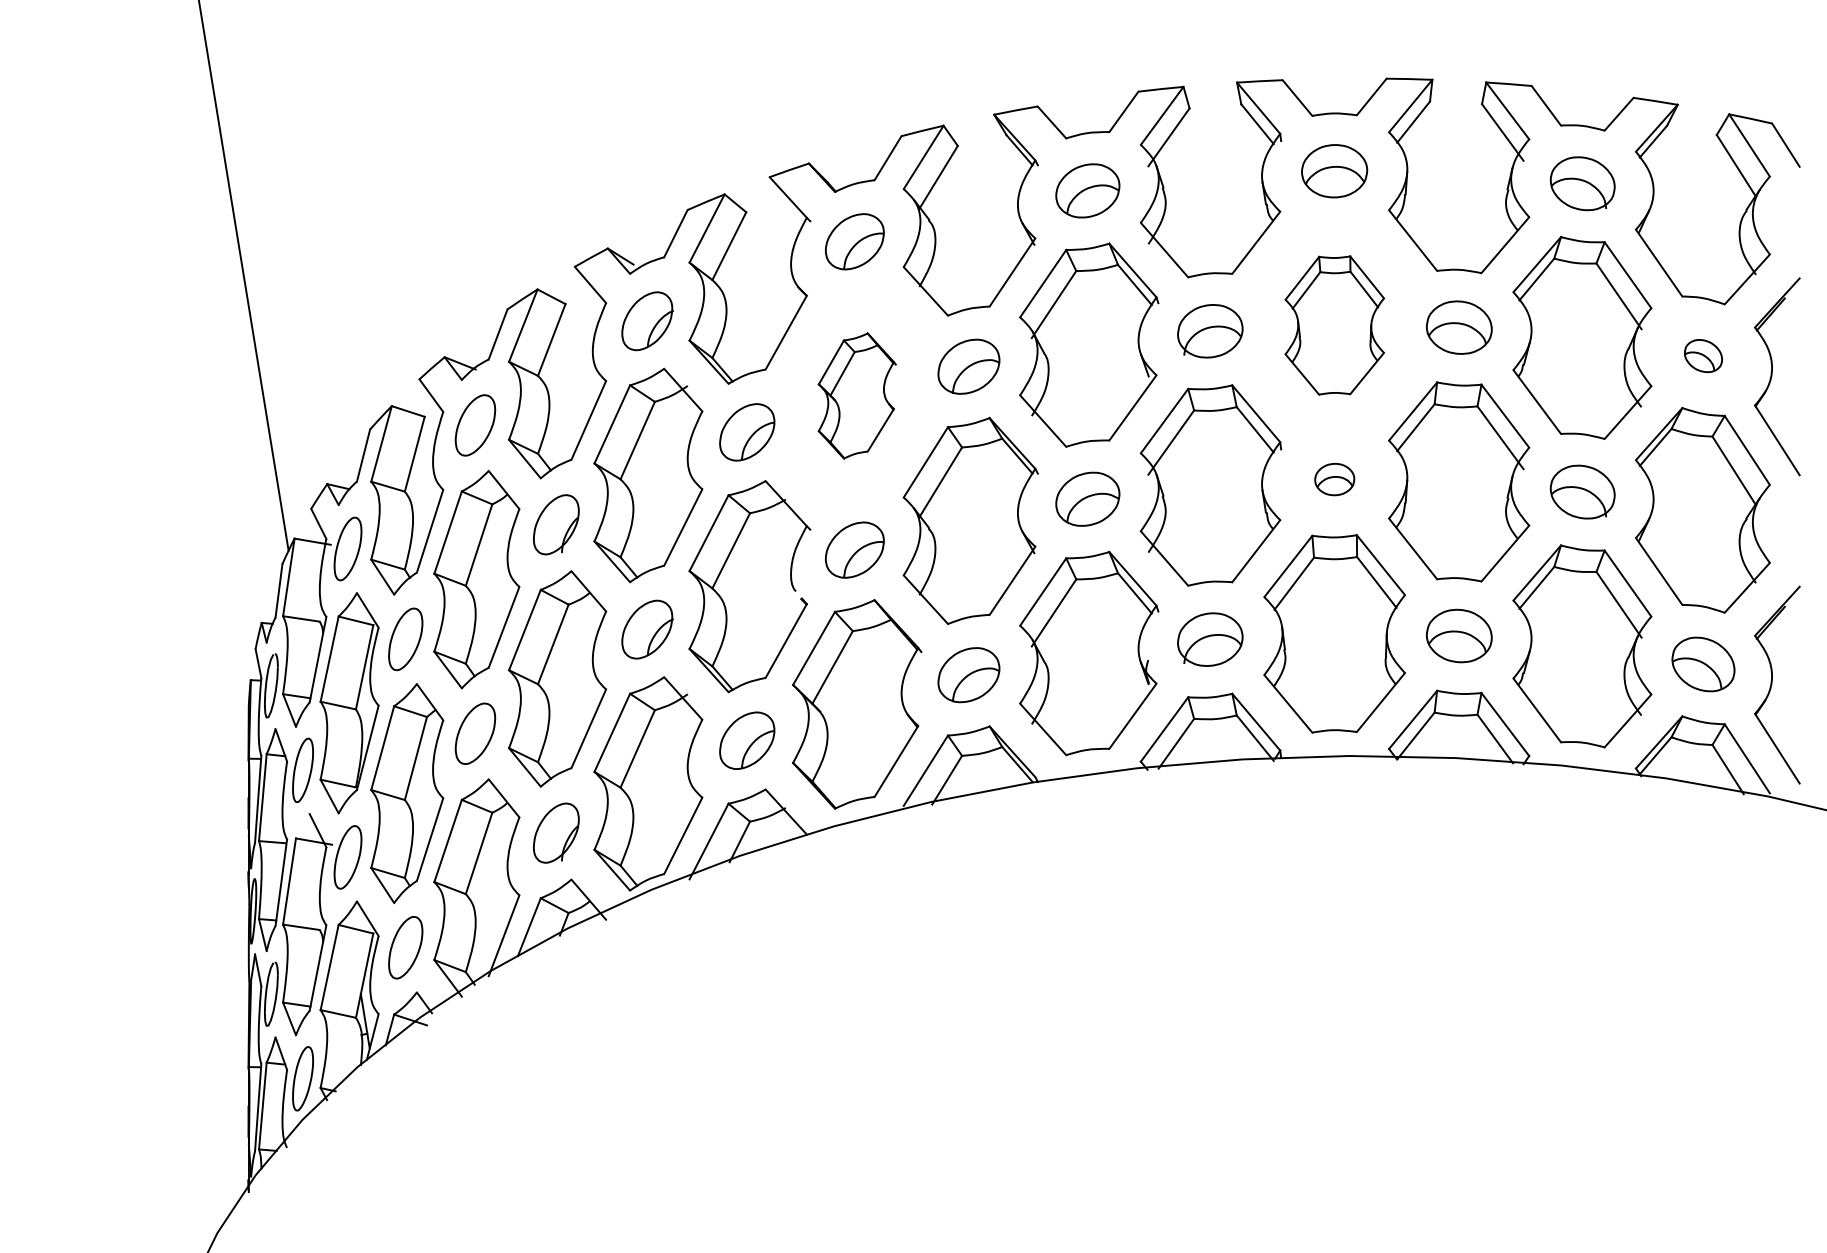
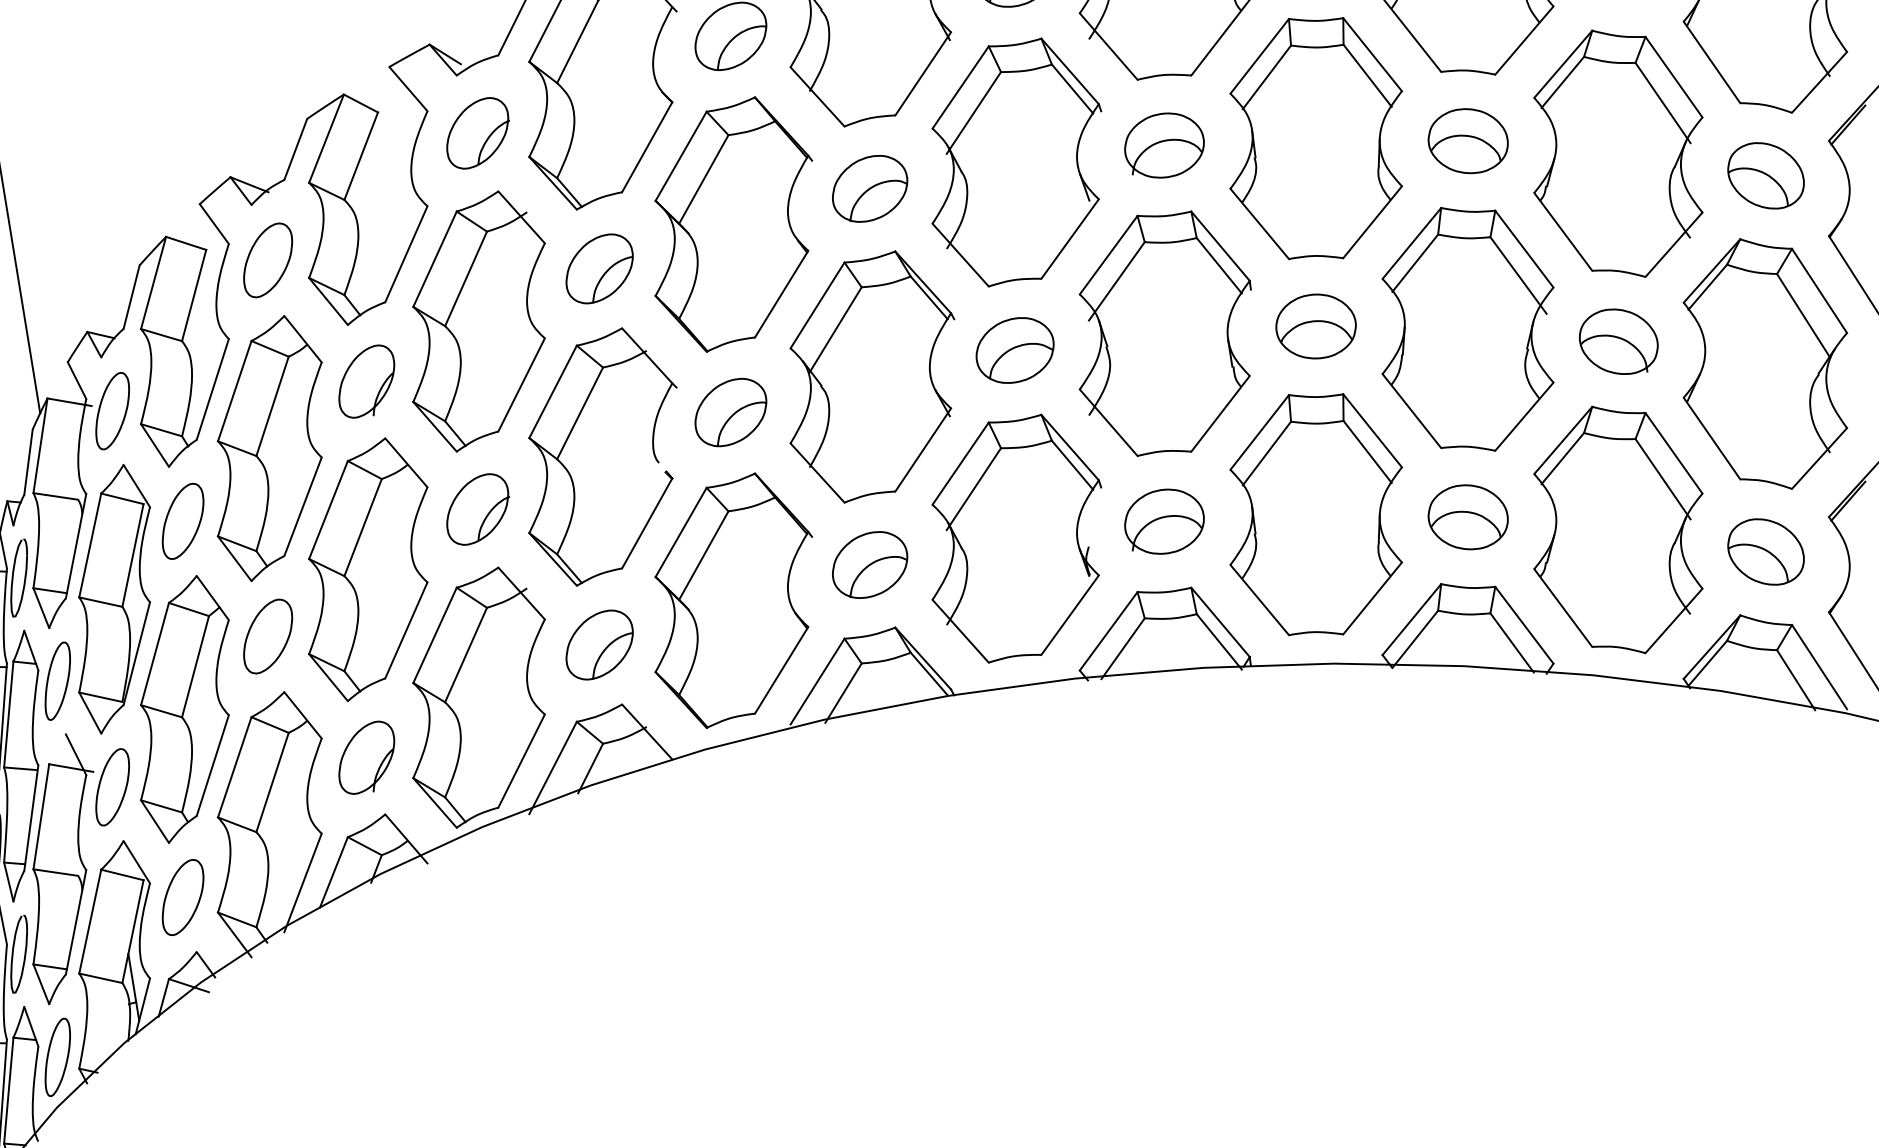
part: (1334, 325) -> (1315, 138), size x1.43
part: (1703, 355) -> (1766, 175), size x1.67
part: (857, 395) -> (734, 223), size x1.67
part: (1334, 479) -> (1315, 326), size x1.67

